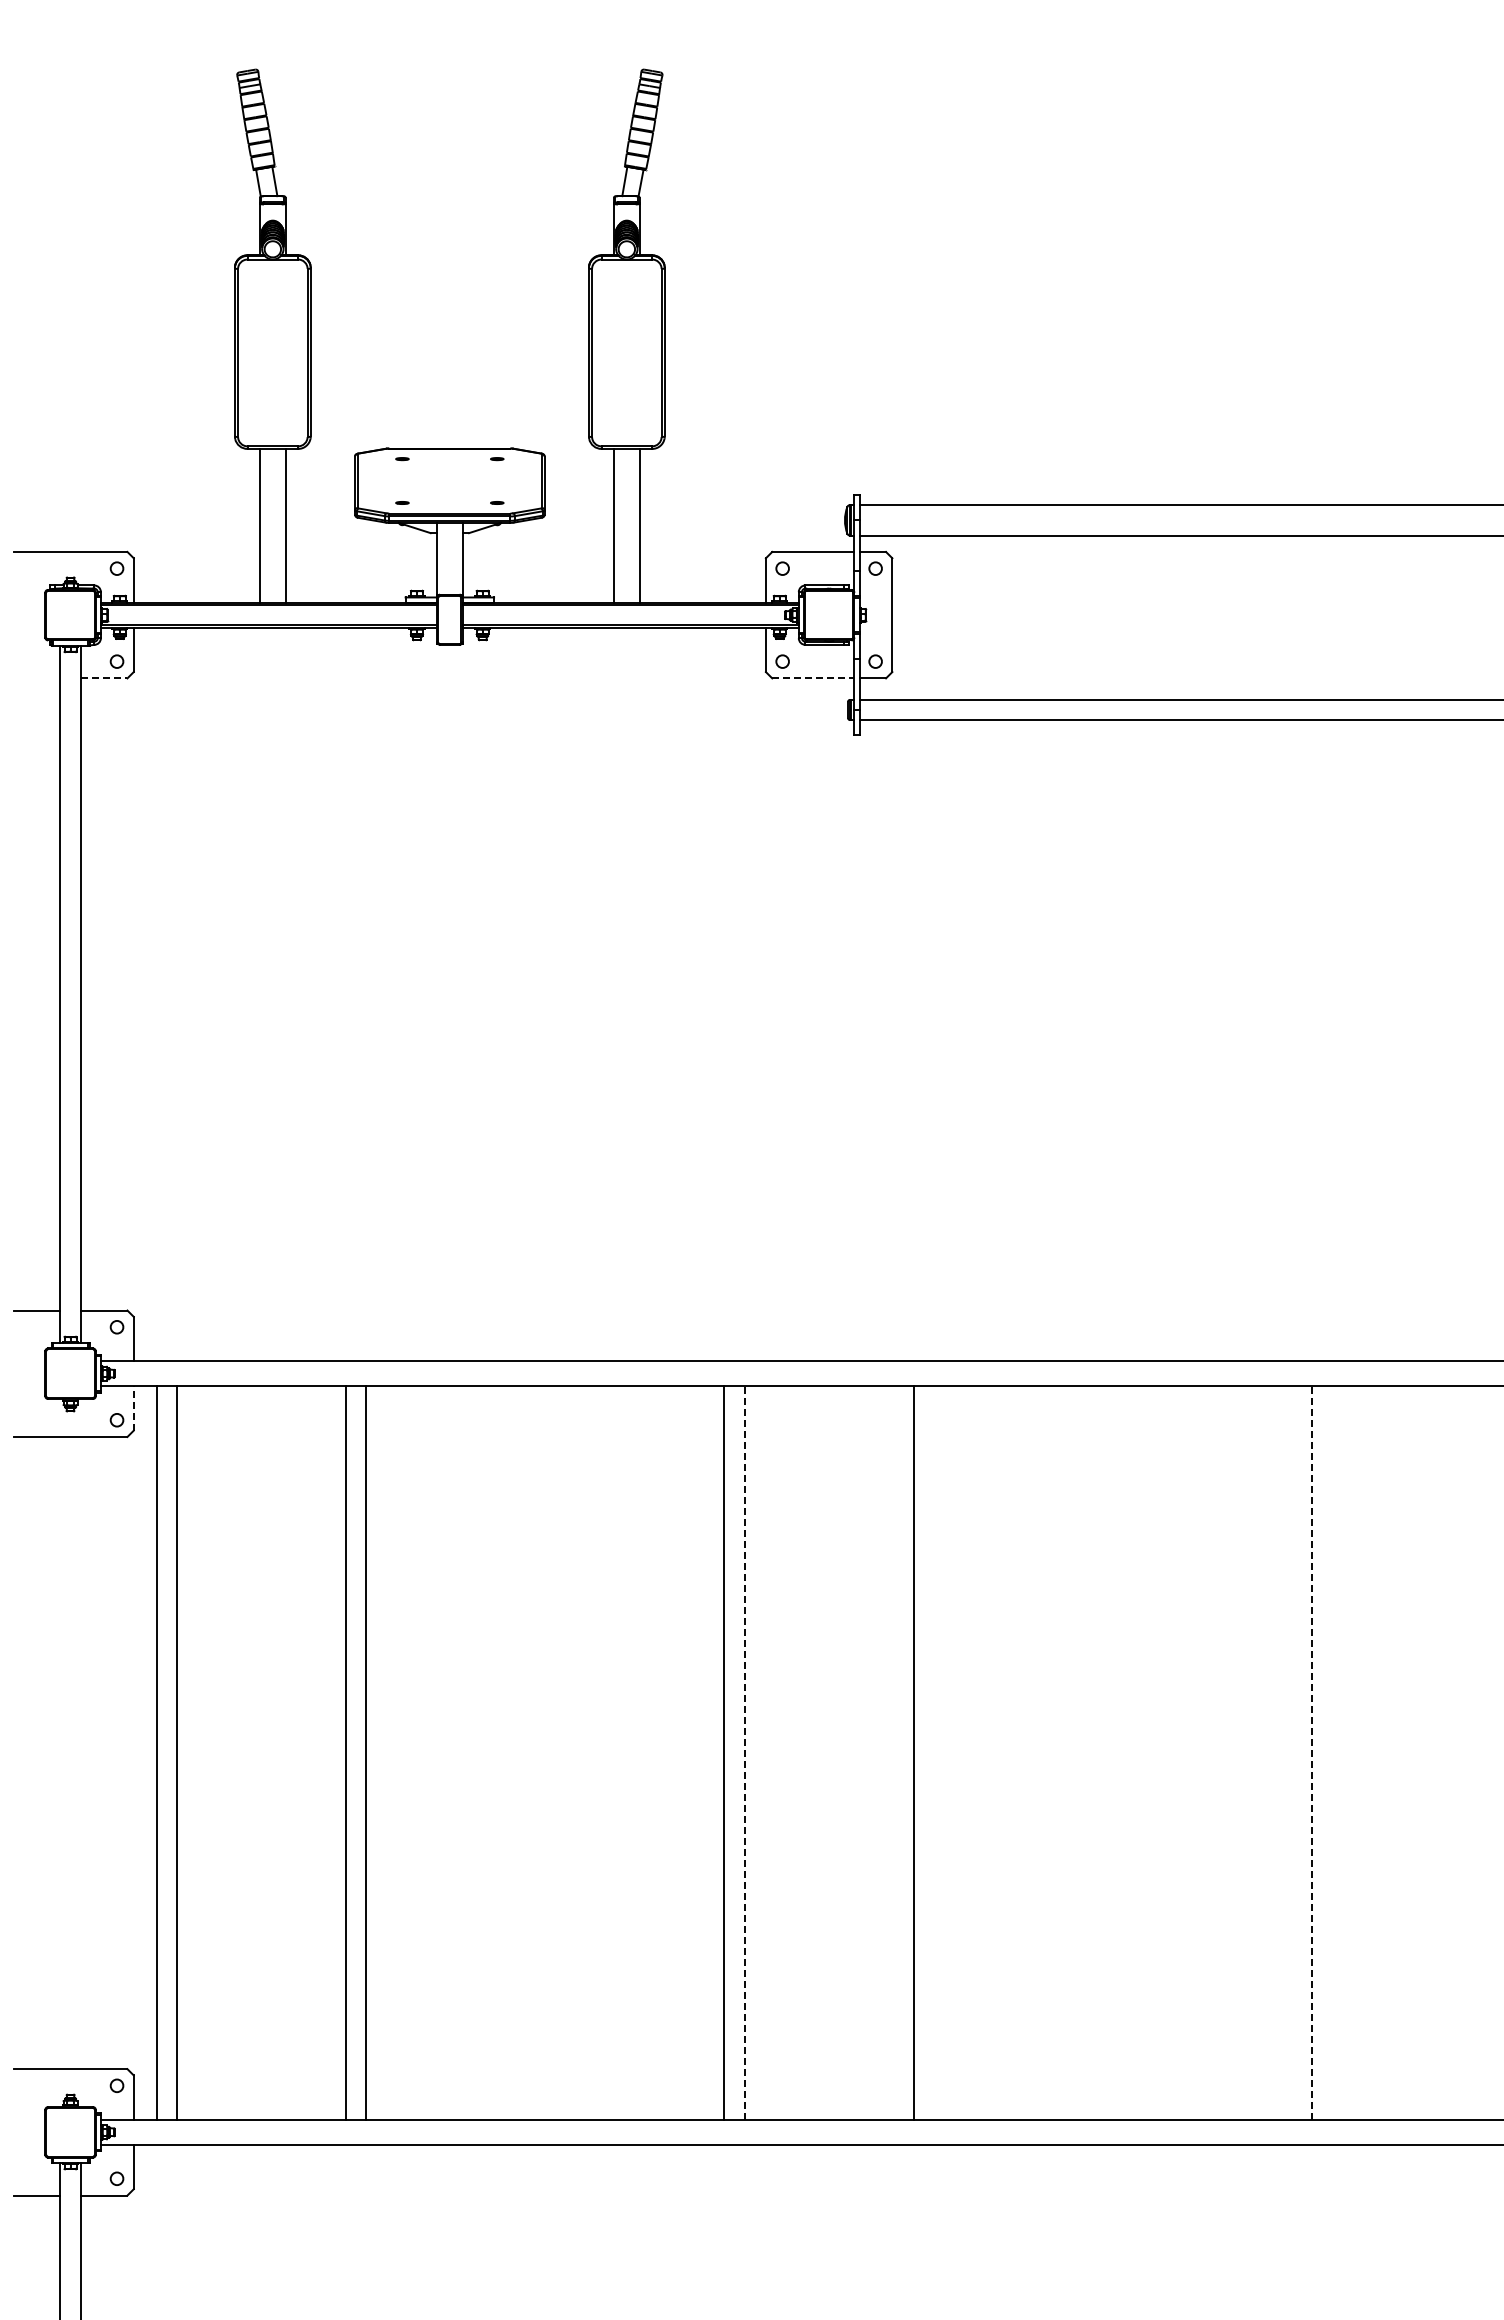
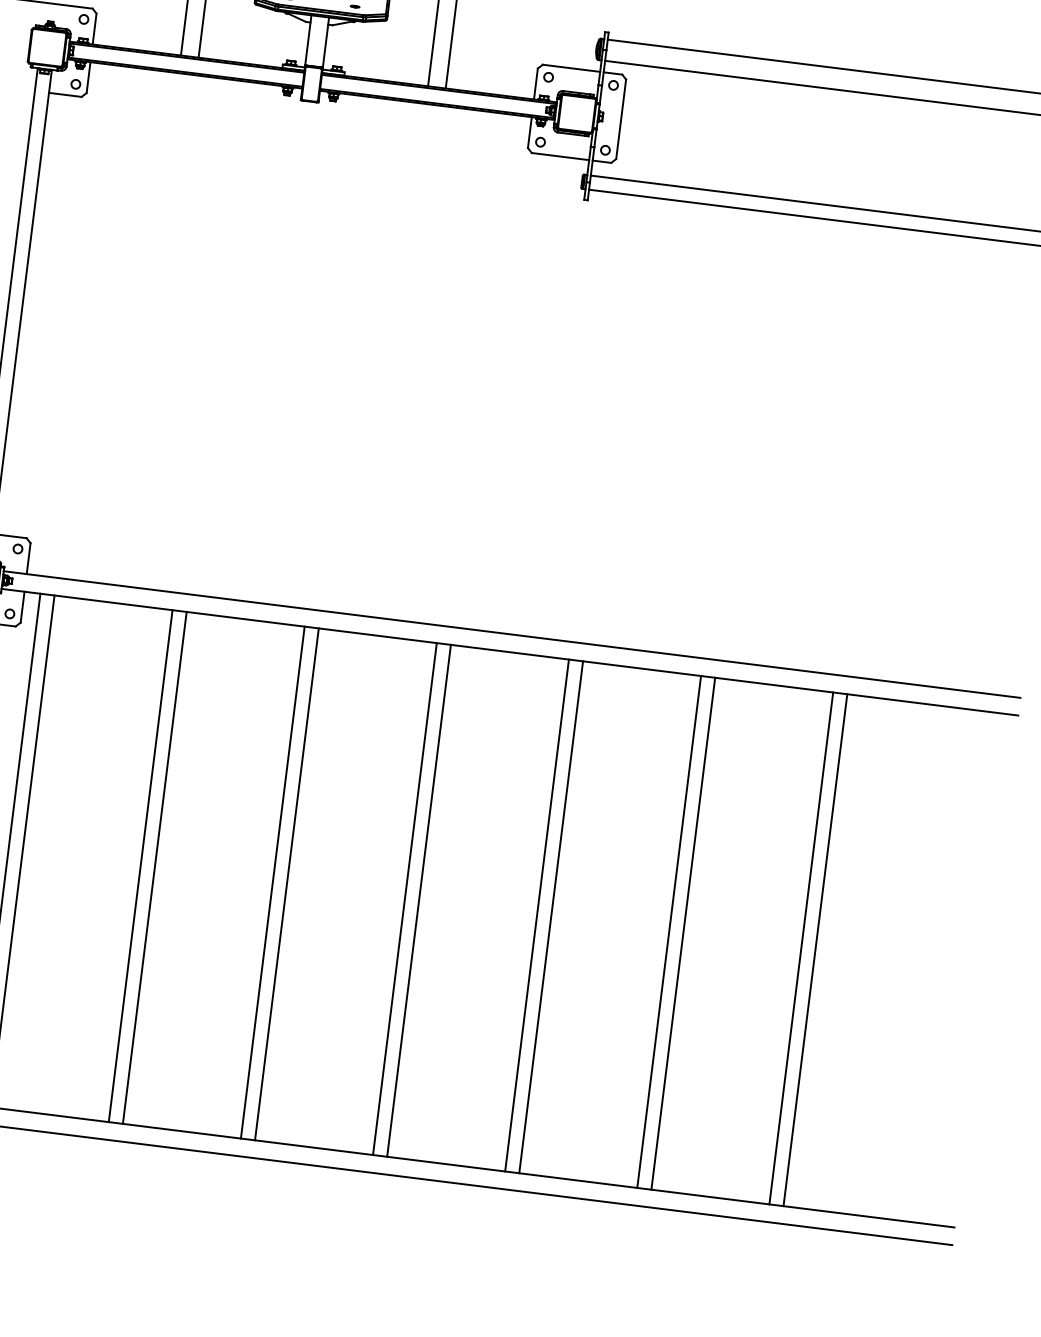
line: (104, 678) -> (65, 95), dashed -> solid
line: (813, 678) -> (560, 156), dashed -> solid
line: (133, 1408) -> (22, 607), dashed -> solid
line: (535, 1752) -> (273, 882), added
line: (555, 1752) -> (287, 884), added
line: (933, 1752) -> (550, 916), added
line: (1102, 1752) -> (668, 931), added
line: (1123, 1752) -> (683, 933), added
line: (1292, 1752) -> (801, 948), added
line: (744, 1753) -> (418, 901), dashed -> solid
line: (1312, 1753) -> (815, 950), dashed -> solid

